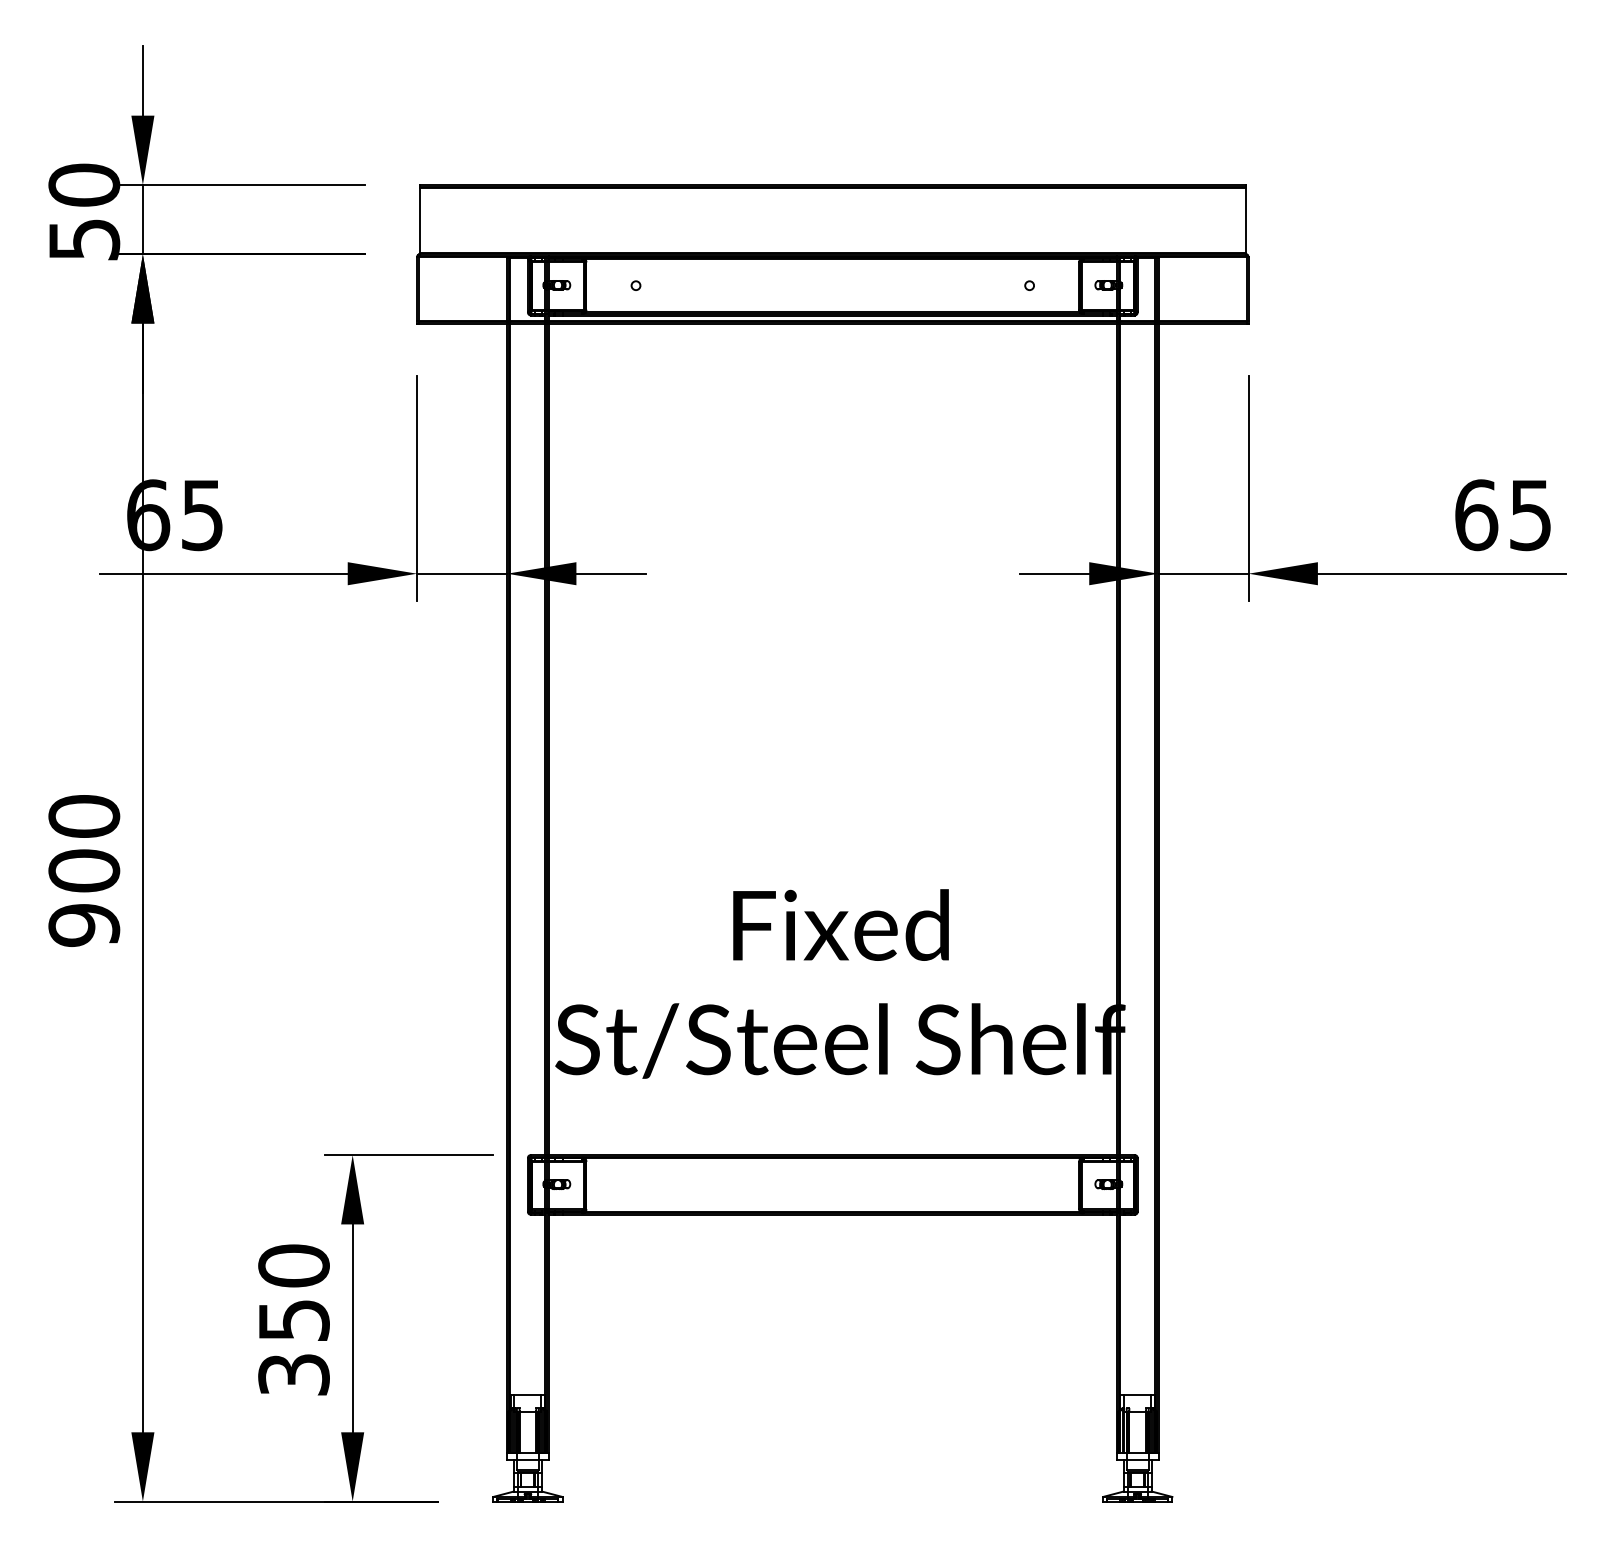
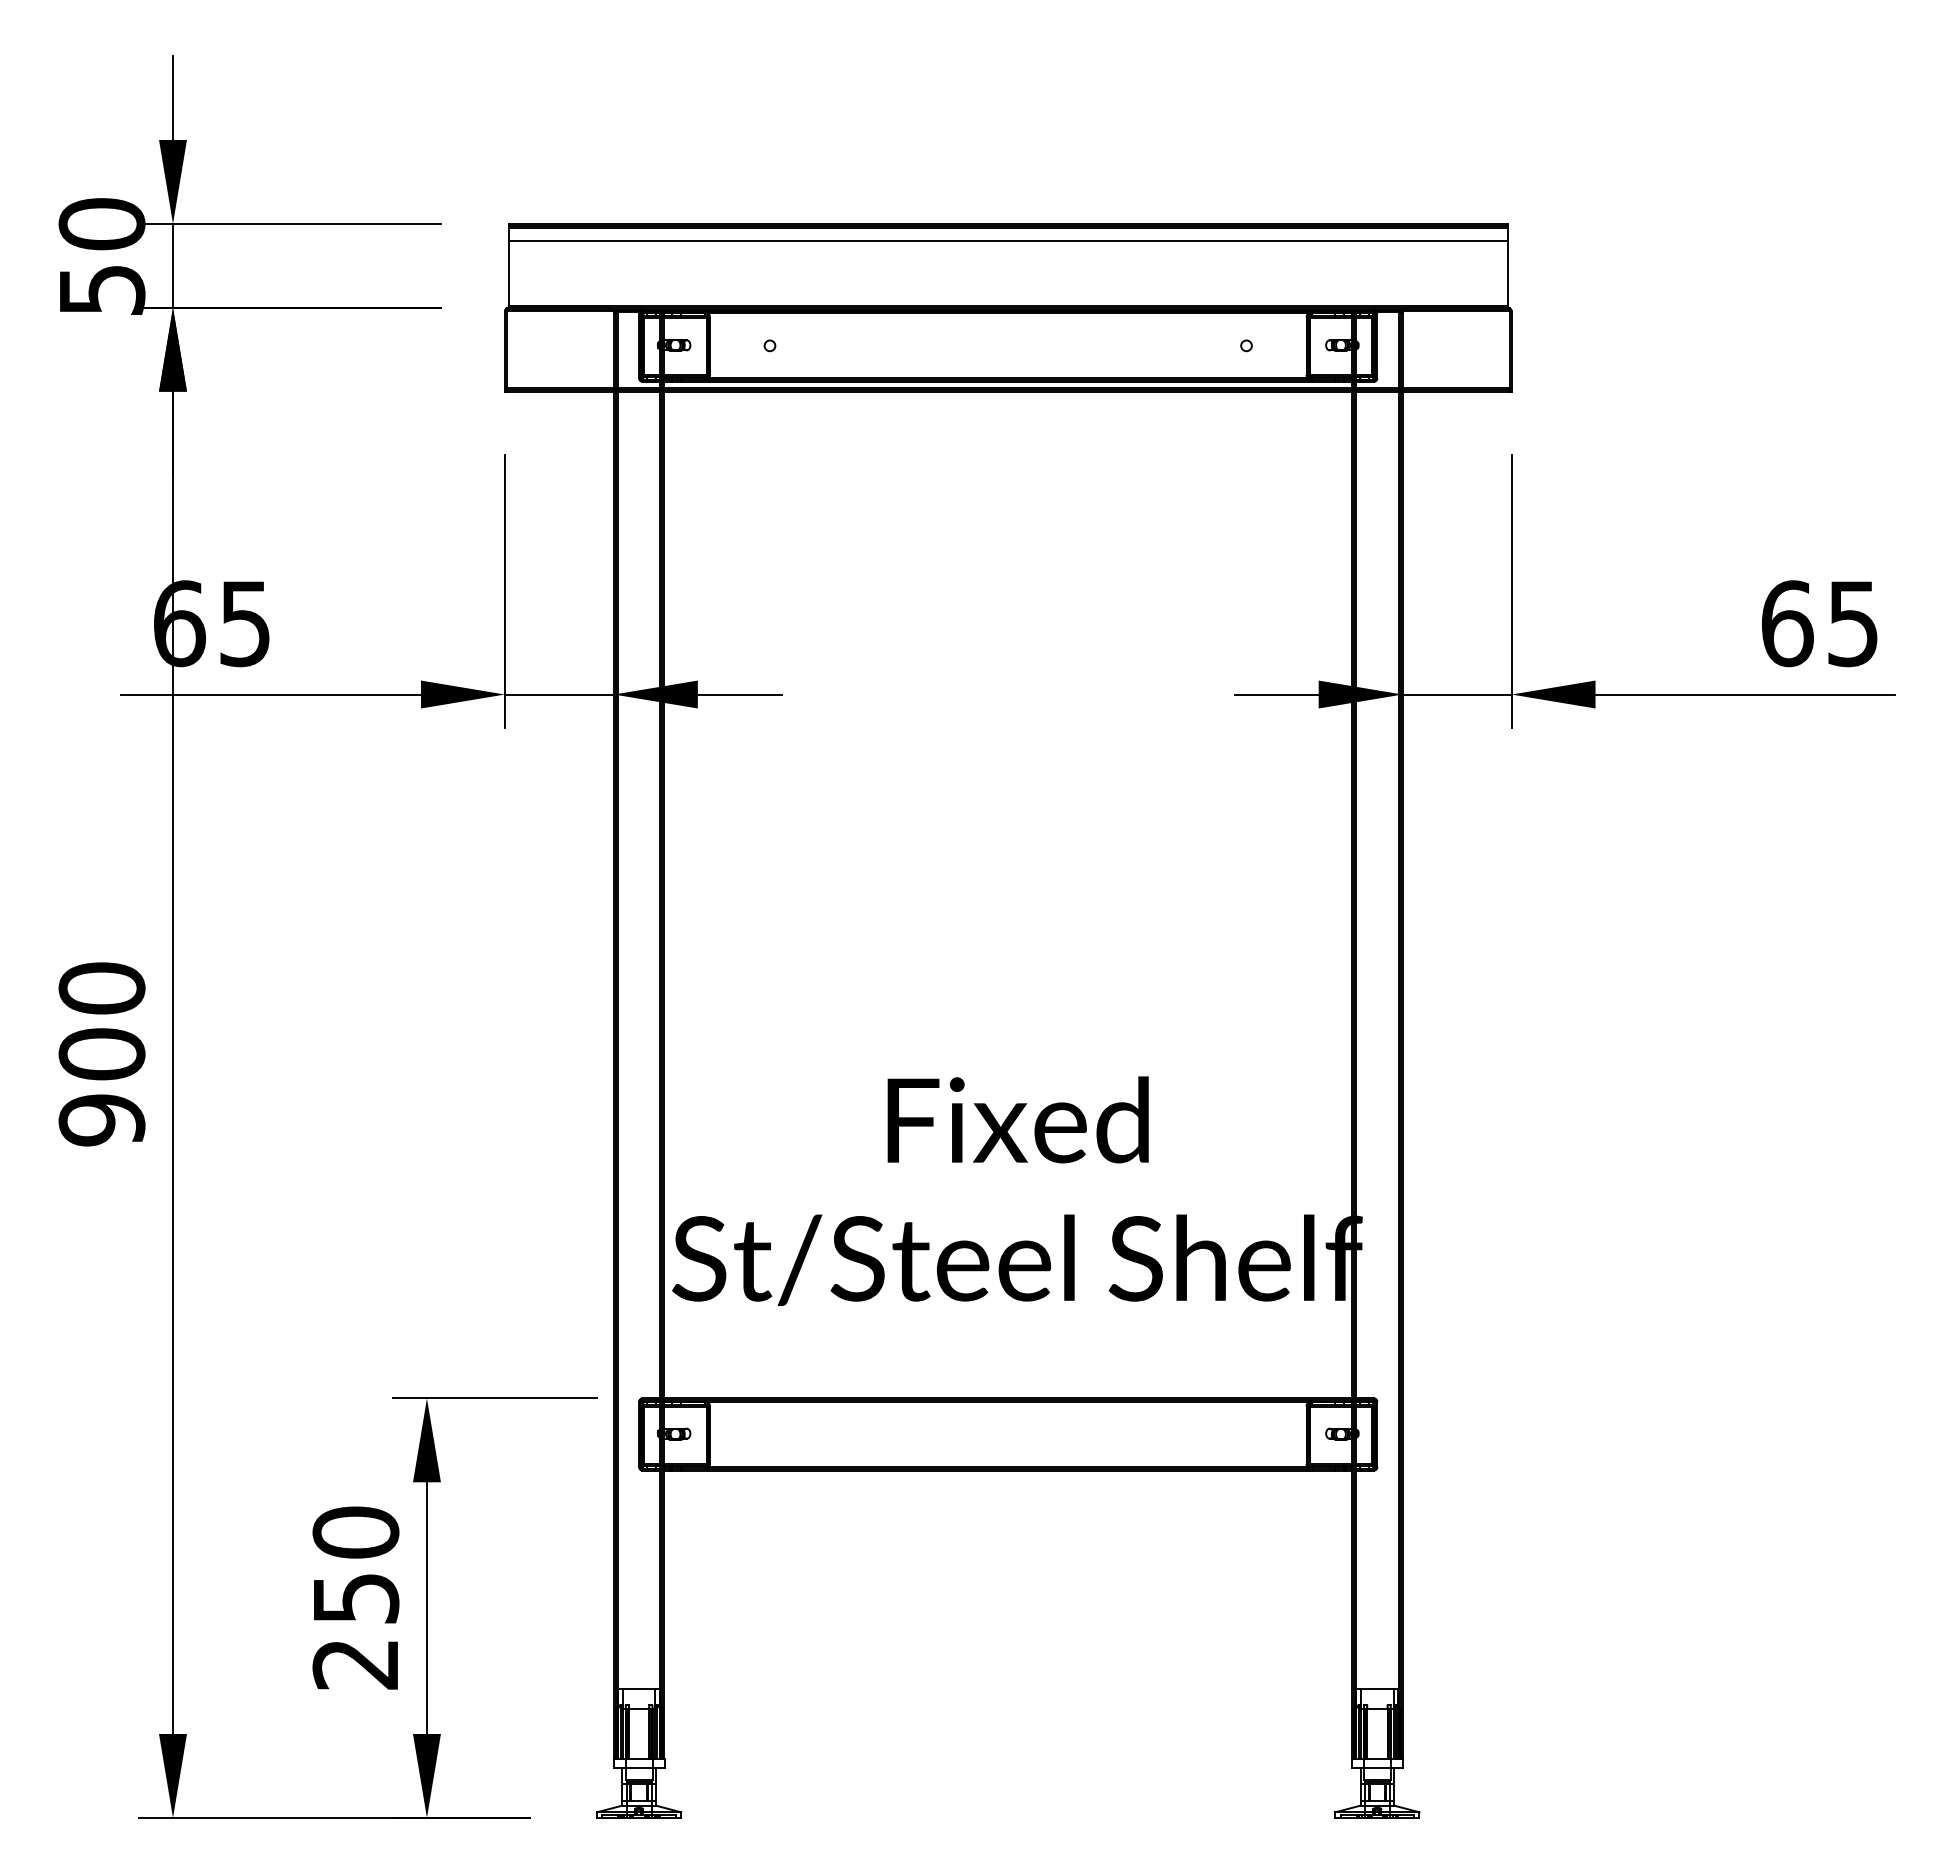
line: (832, 199) -> (1007, 241), added
text: (293, 1374) -> (355, 1664), 350 -> 250

